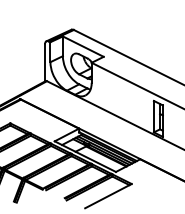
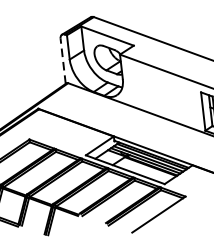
line: (44, 62) -> (62, 60), solid -> dashed

